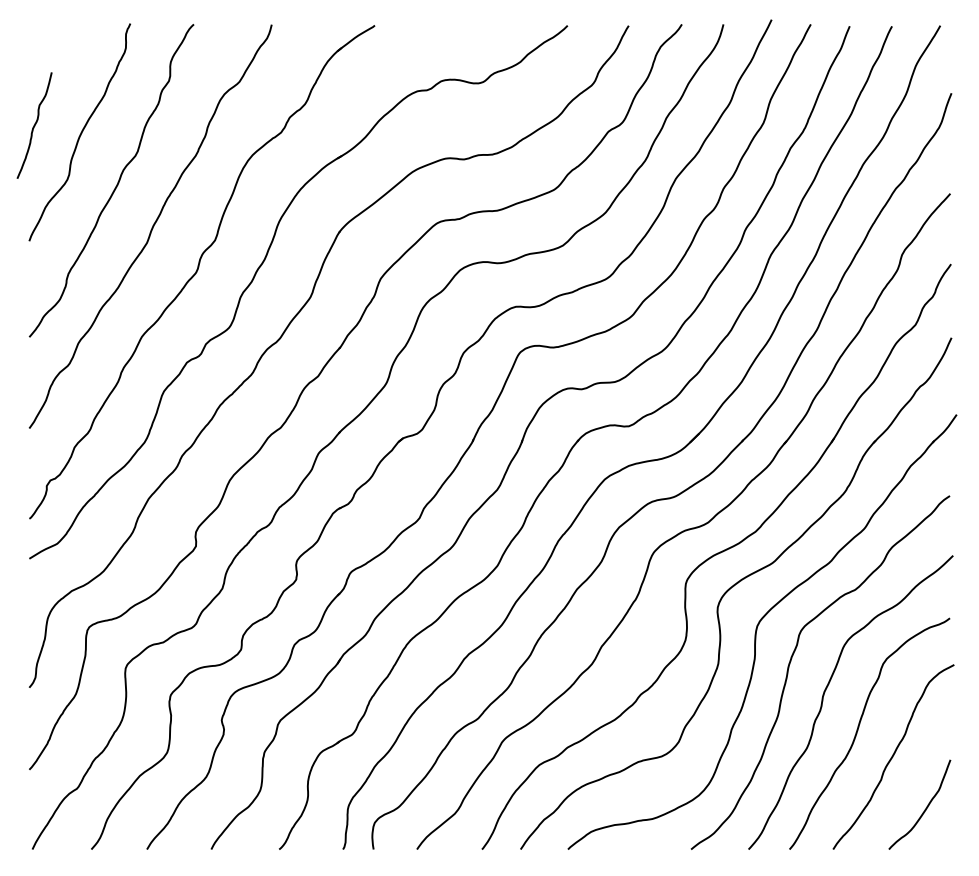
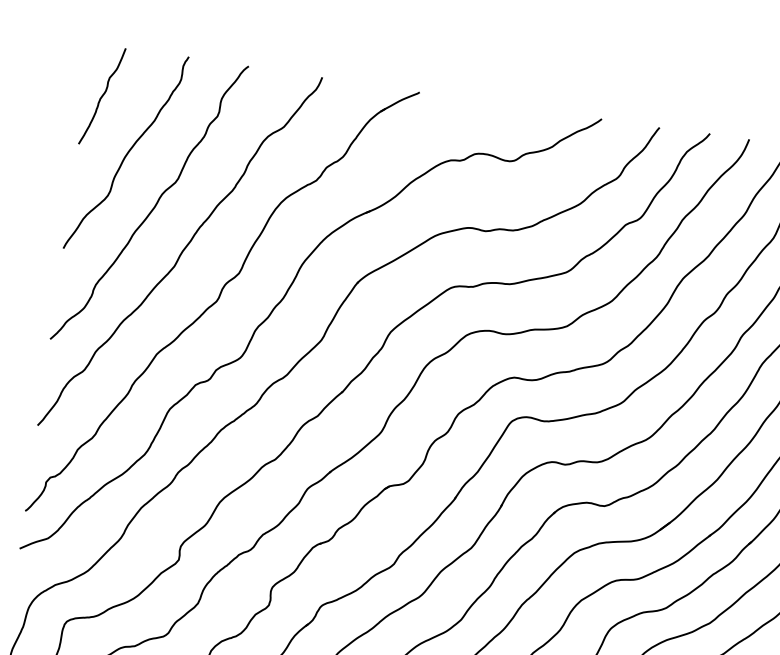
curve: (34, 125) -> (102, 96), moved

